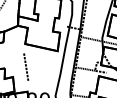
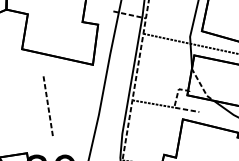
line: (26, 66) -> (48, 104), moved

